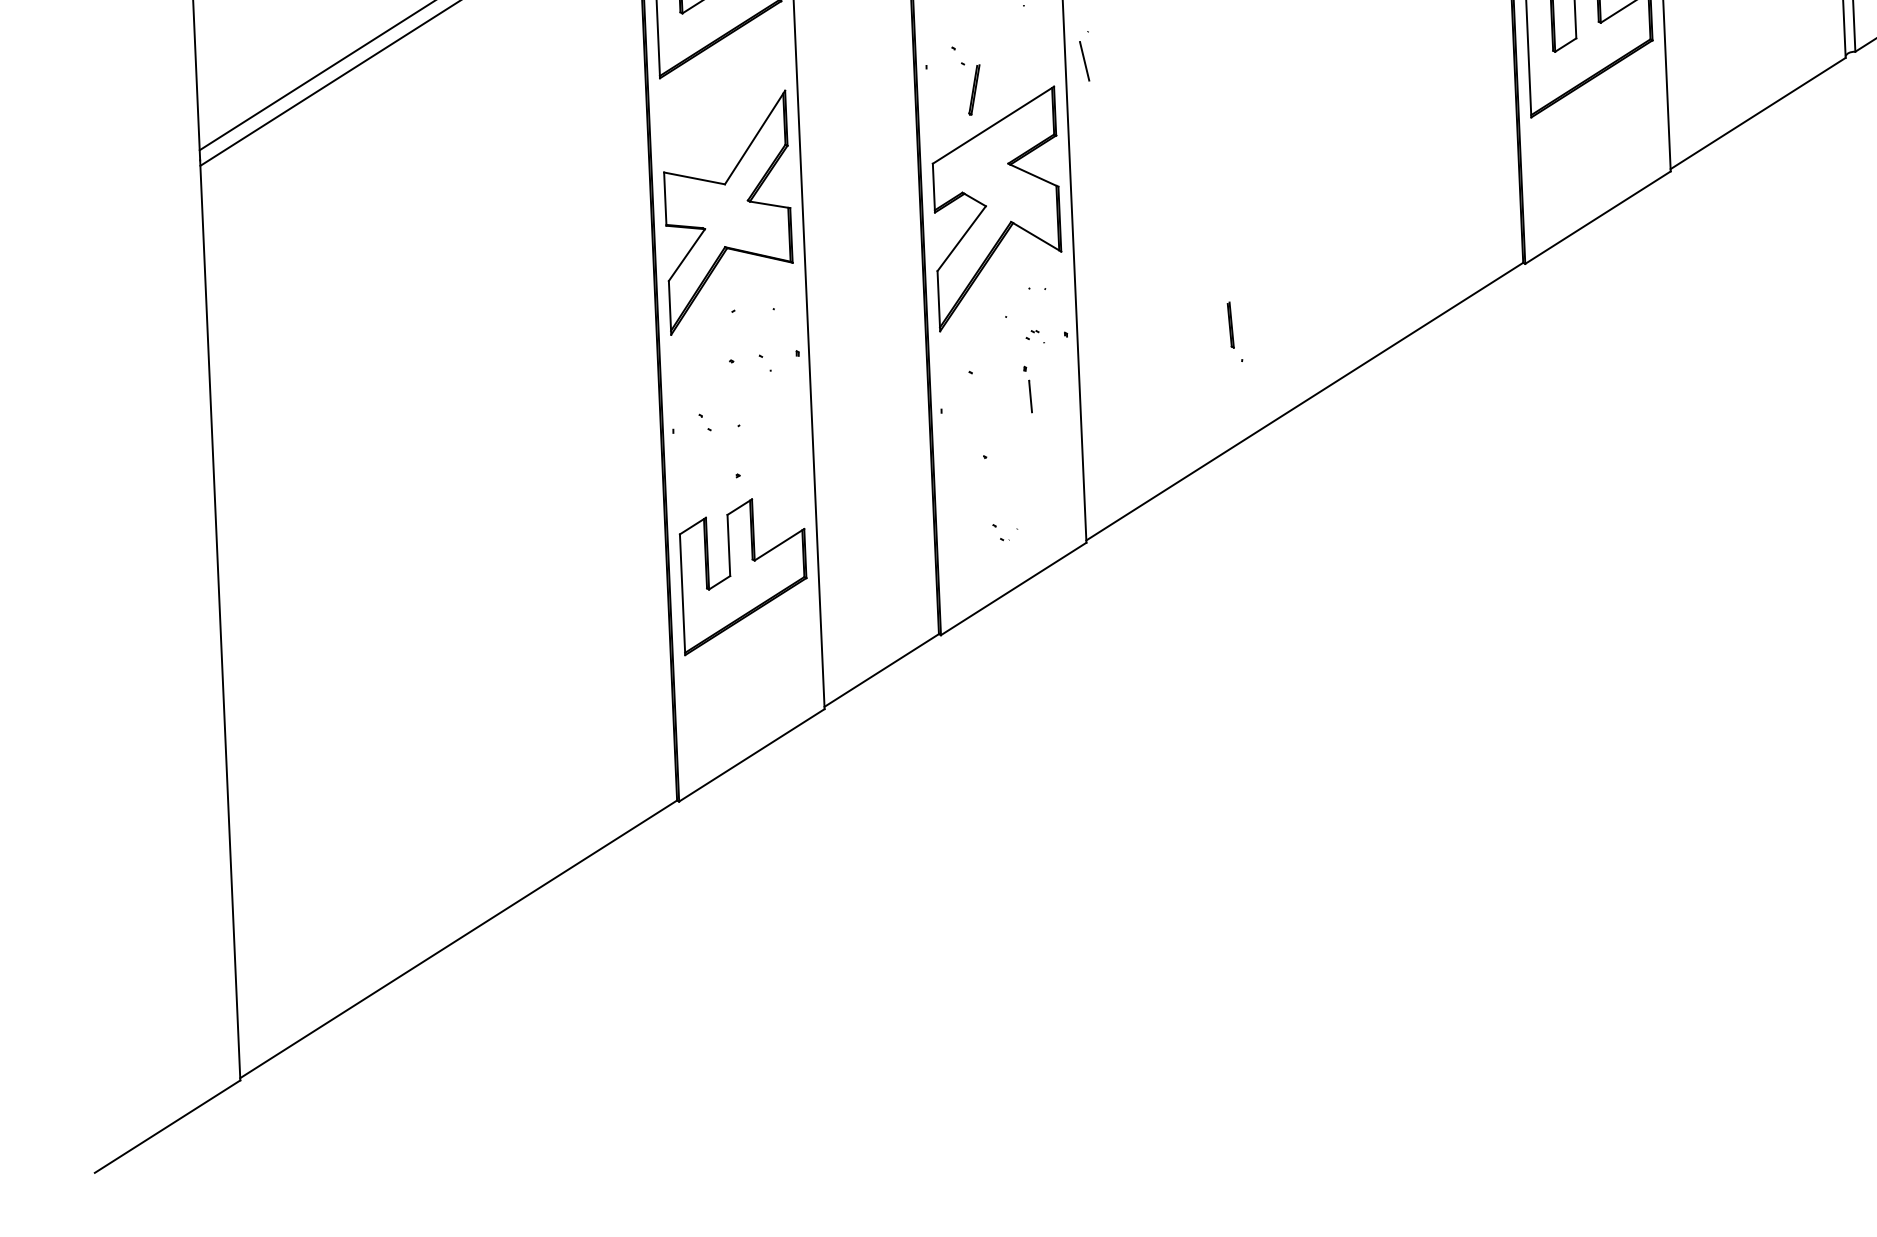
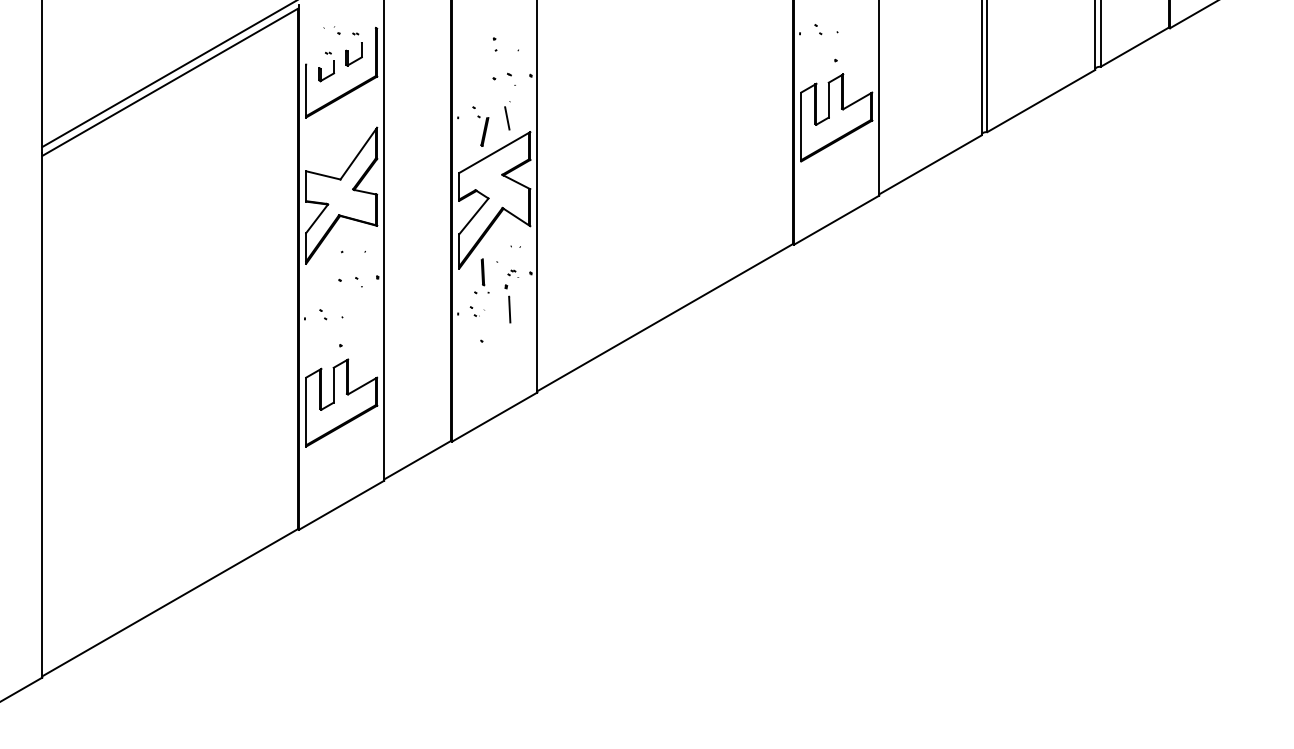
part: (1084, 56) -> (507, 115), moved
part: (1233, 330) -> (484, 275), moved
part: (1027, 388) -> (507, 303), size x1.43
part: (1003, 532) -> (476, 311), moved

